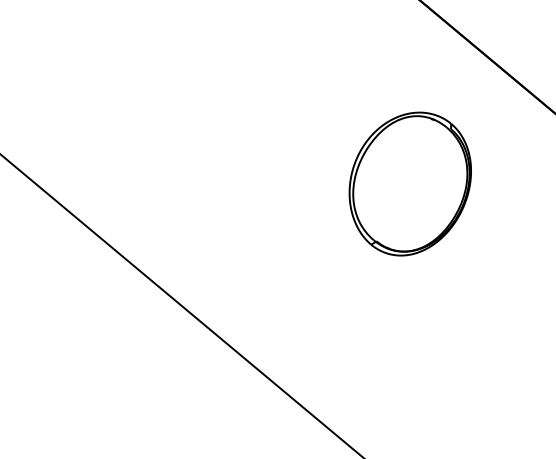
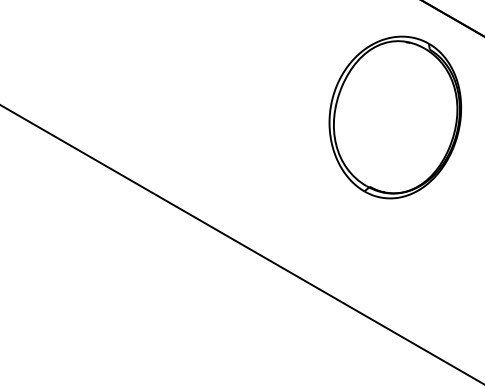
part: (410, 183) -> (395, 117), size x1.43

